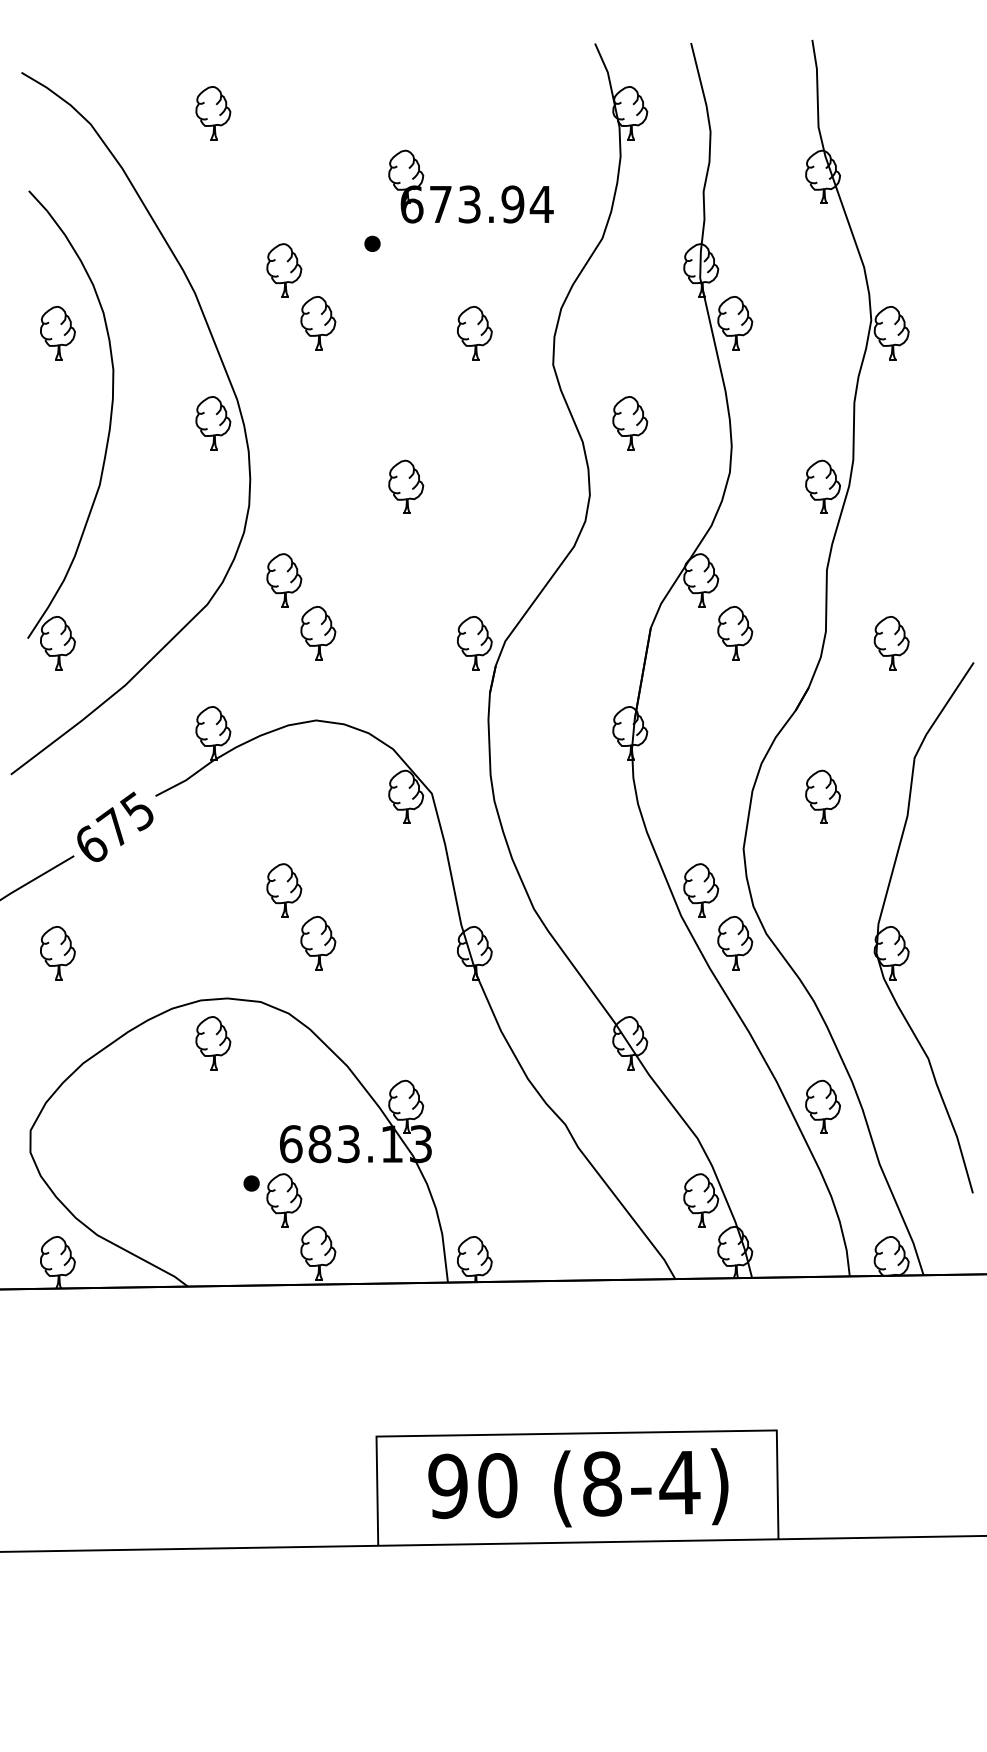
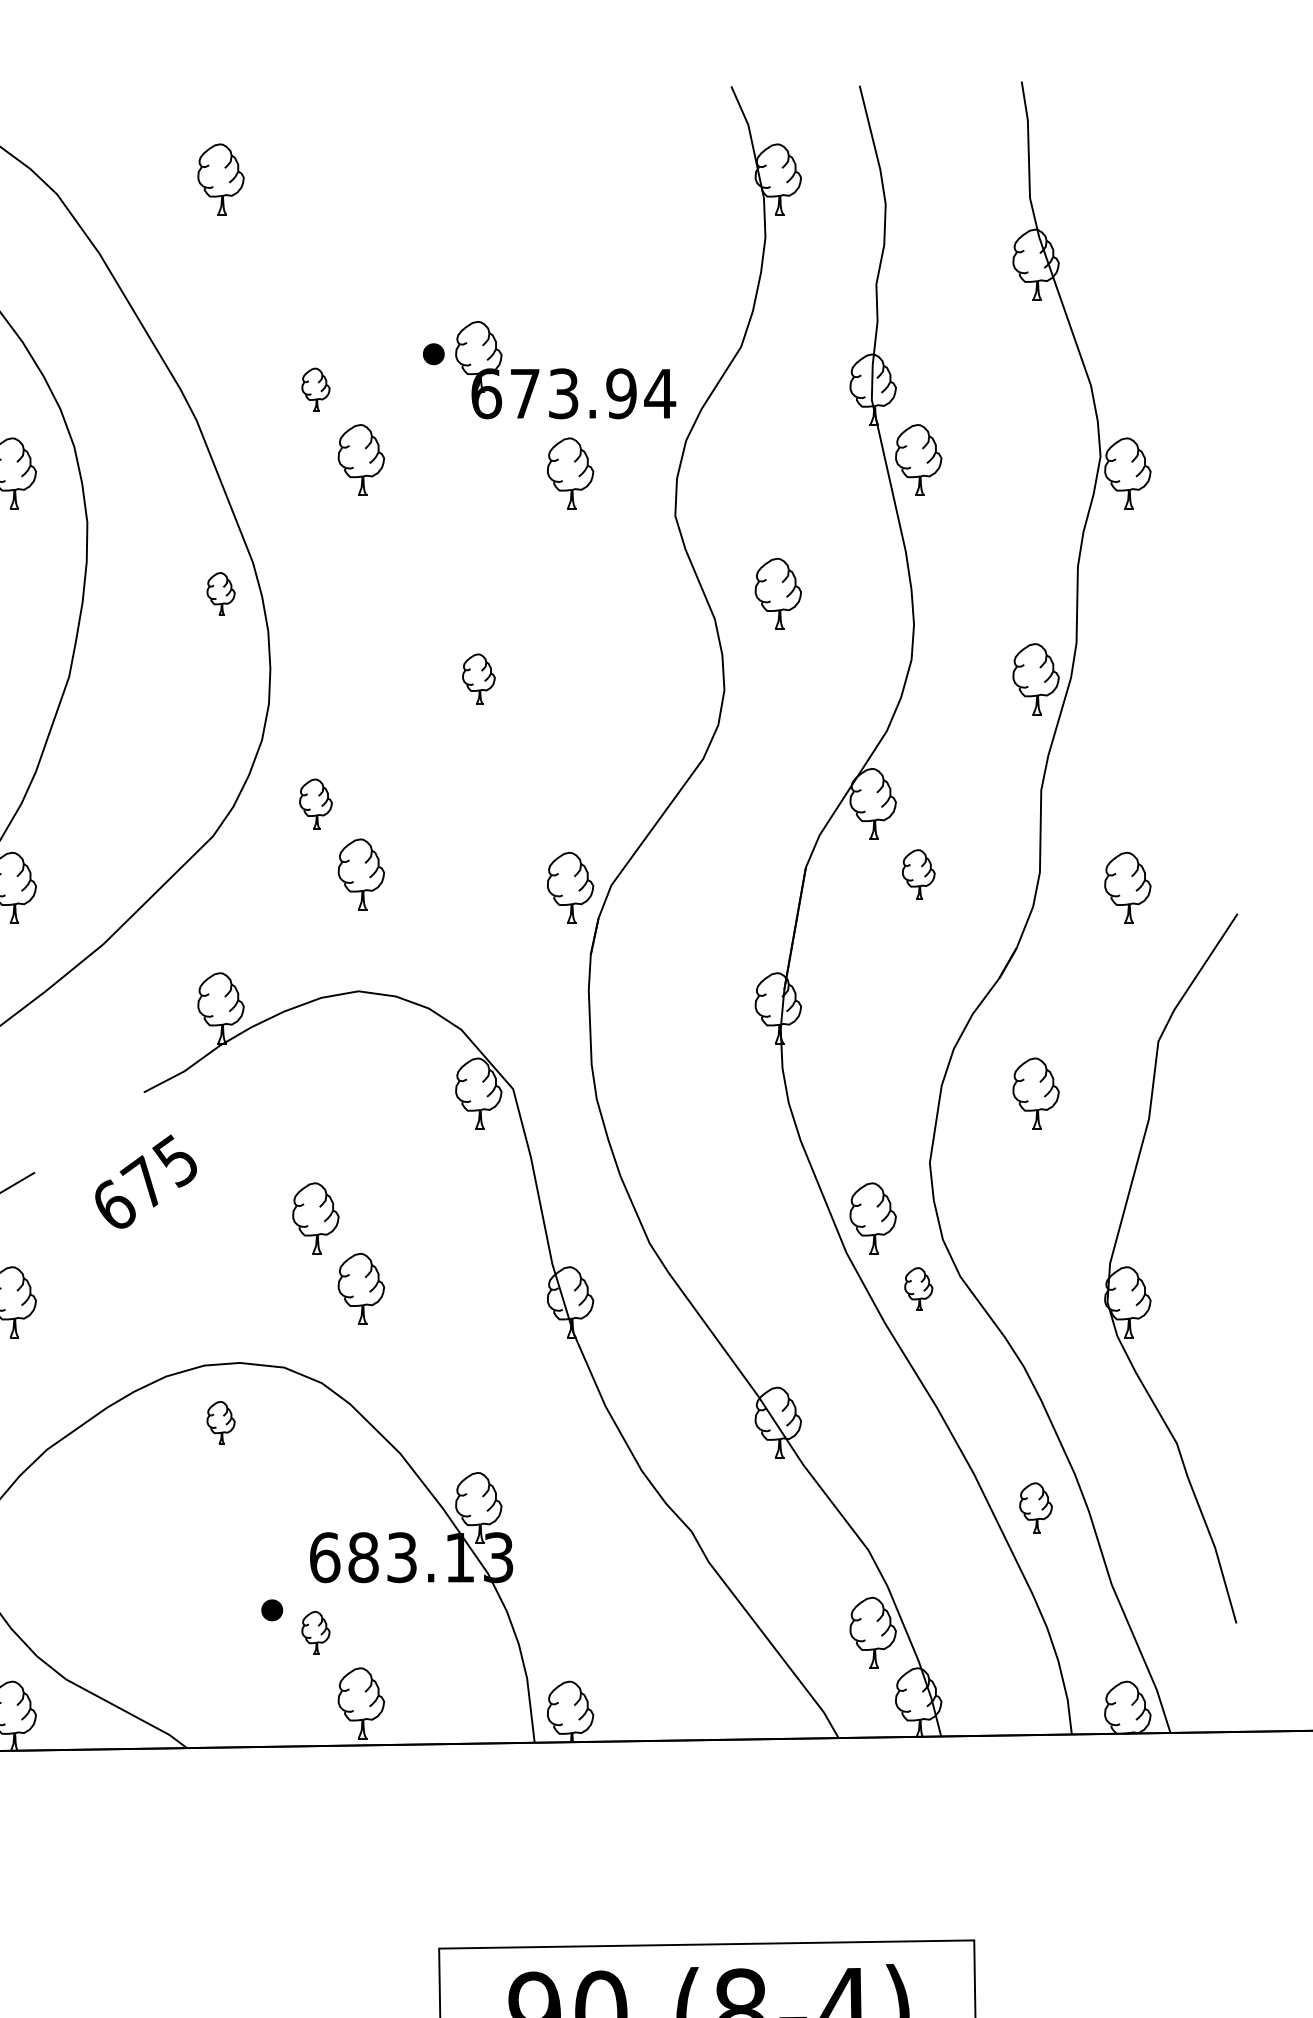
part: (470, 186) -> (564, 369), moved
part: (284, 270) -> (316, 389), size x0.6
part: (213, 423) -> (221, 594), size x0.6
part: (406, 486) -> (479, 678), size x0.7
part: (284, 580) -> (316, 804), size x0.7
part: (735, 633) -> (919, 875), size x0.7
text: (115, 826) -> (146, 1181), moved
part: (735, 943) -> (919, 1289), size x0.6
part: (213, 1043) -> (221, 1423), size x0.6
part: (822, 1106) -> (1035, 1507), size x0.7
part: (284, 1200) -> (316, 1633), size x0.6

